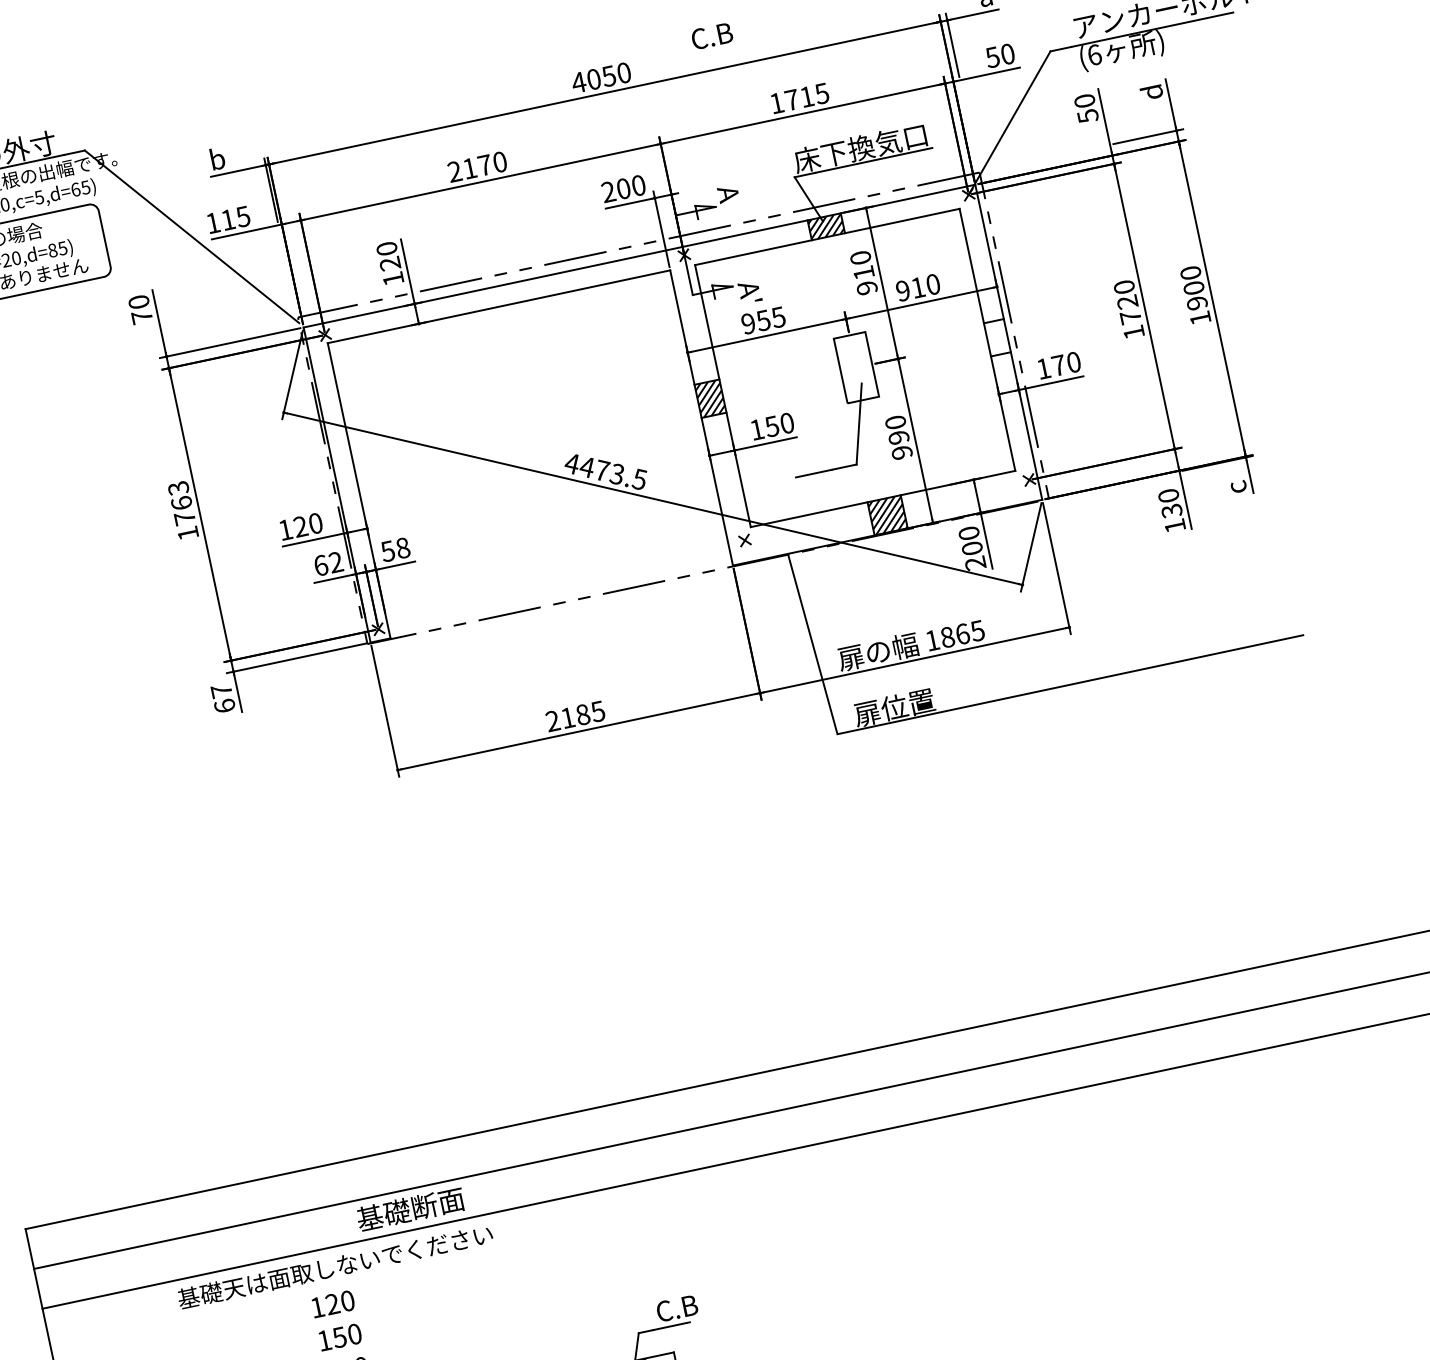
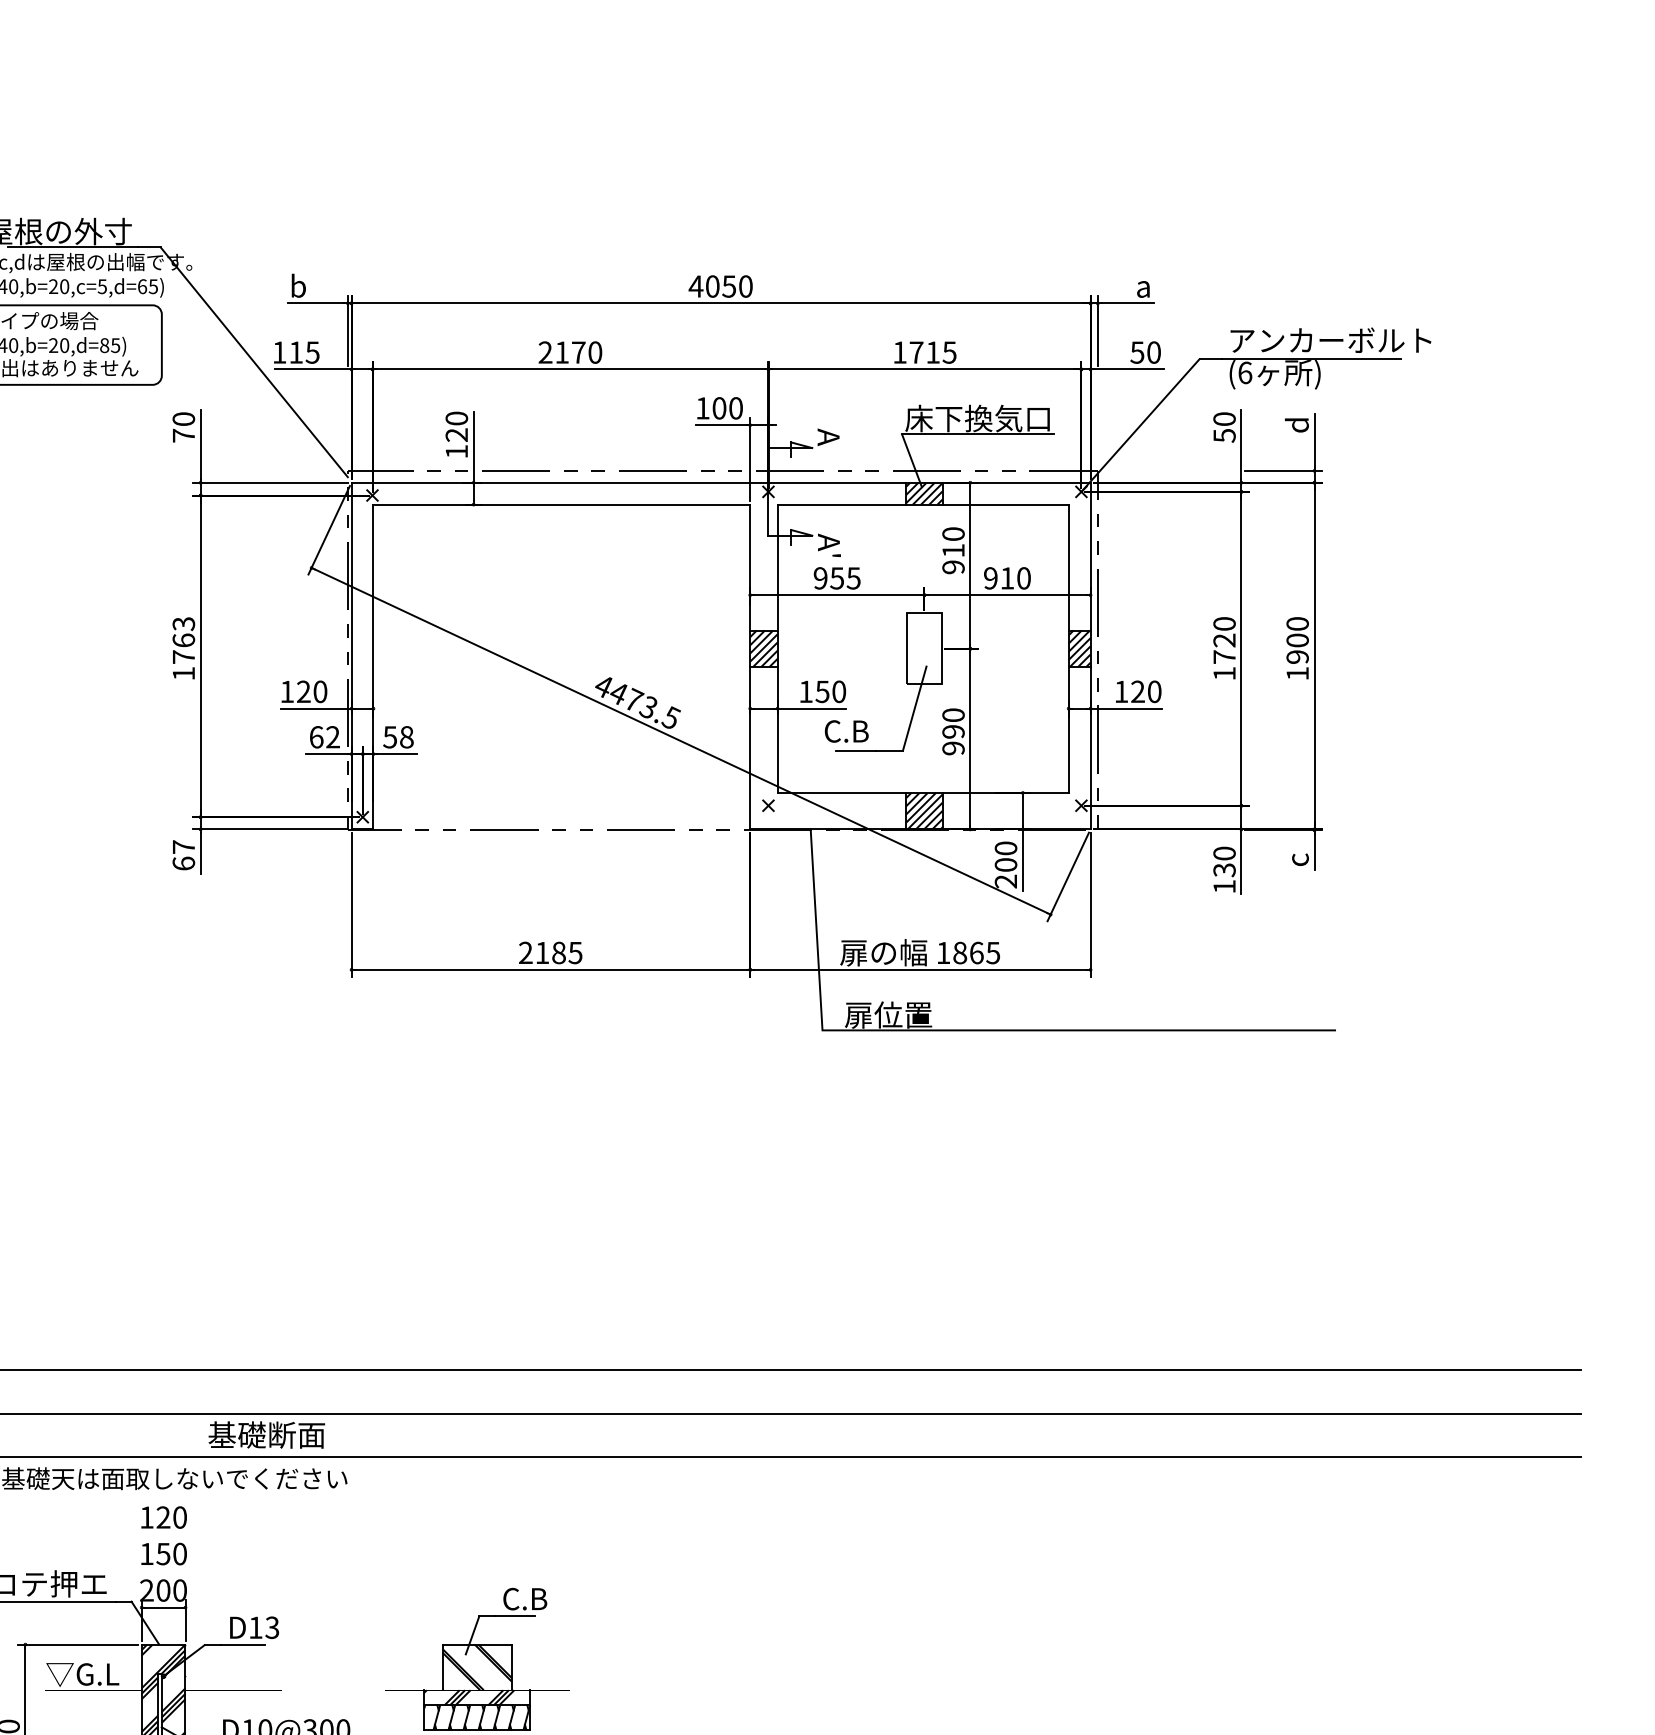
text: (711, 36) -> (846, 731), moved
text: (608, 192) -> (702, 408), 200 -> 100
hatch: (997, 337) -> (1079, 648), added
text: (1058, 365) -> (1137, 691), 170 -> 120

